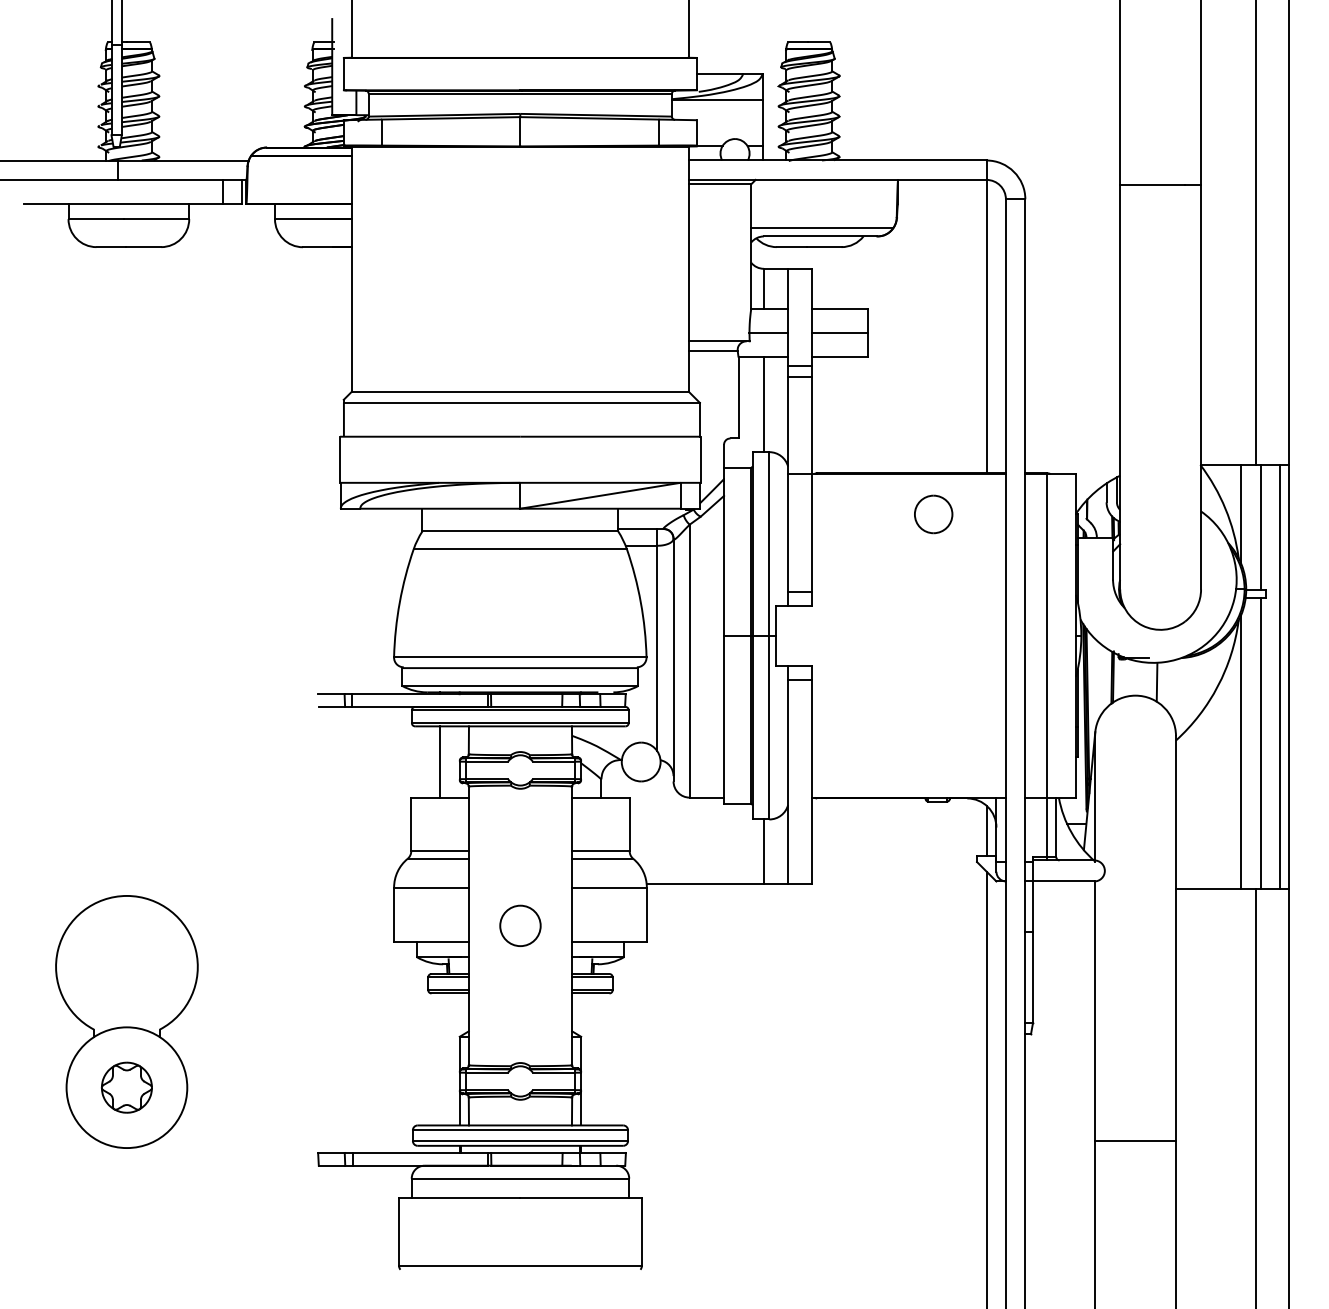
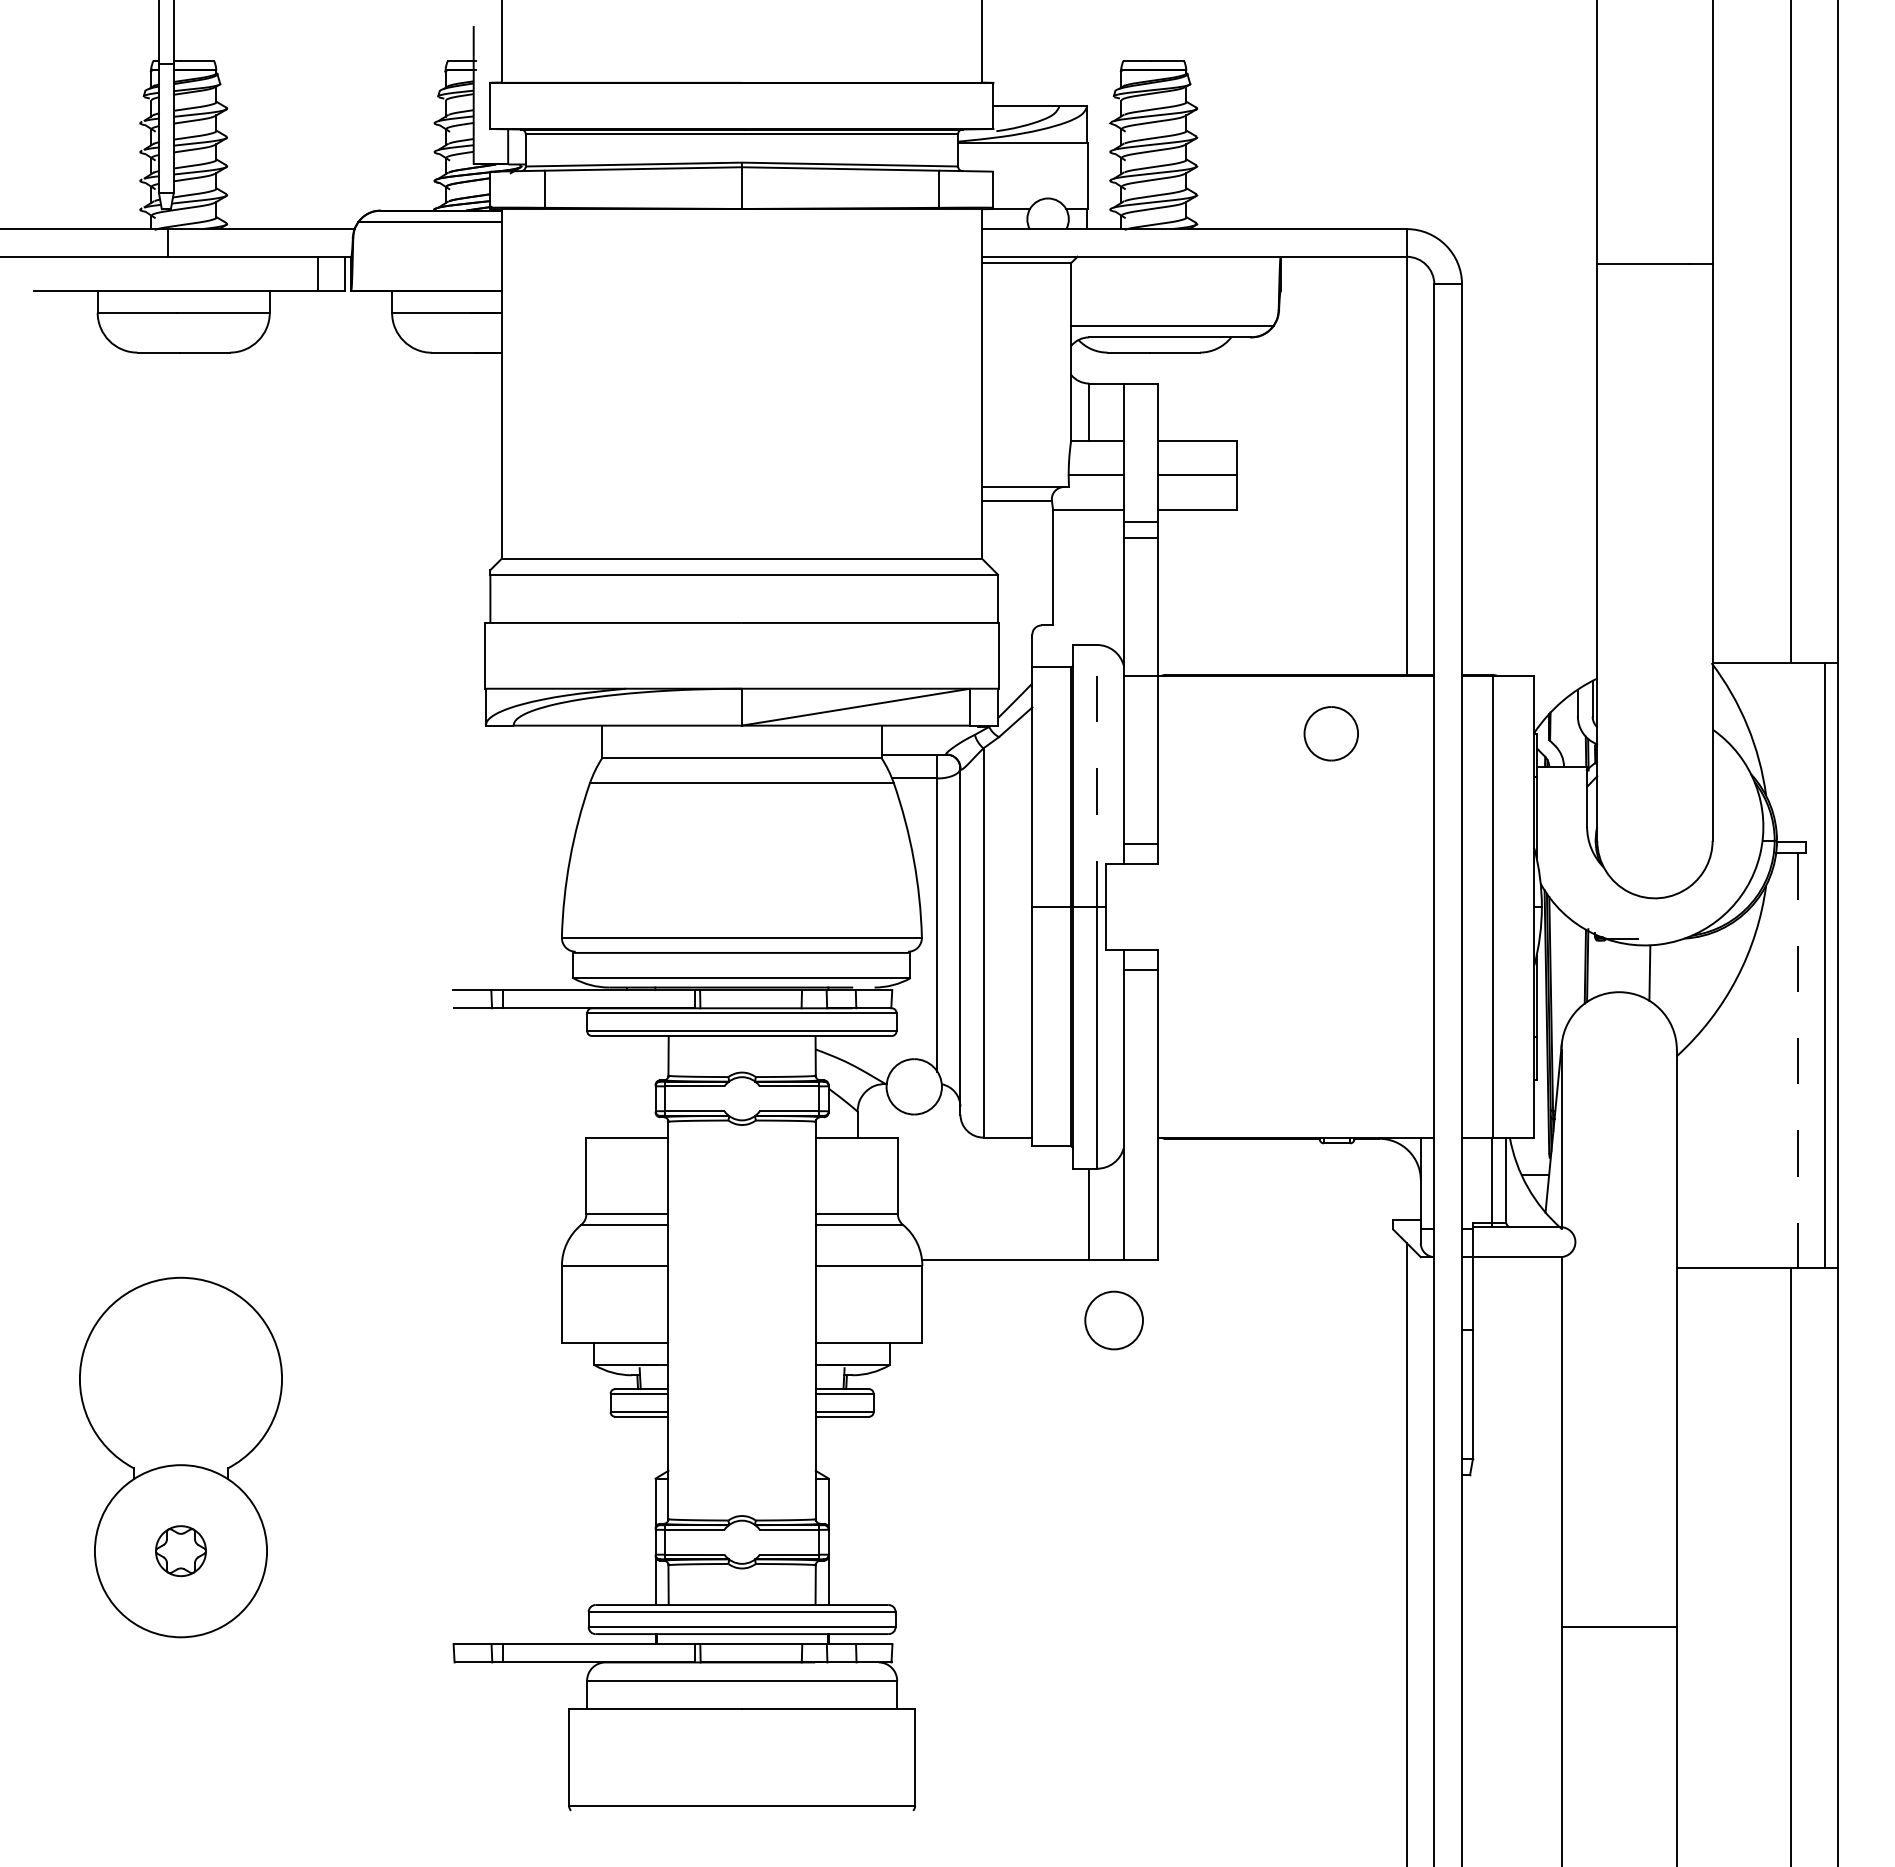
line: (764, 404) -> (1089, 577), removed
line: (1240, 514) -> (1769, 733), removed
line: (1260, 527) -> (1797, 752), removed
line: (769, 543) -> (1097, 775), solid -> dashed
line: (1260, 744) -> (1797, 1061), solid -> dashed
line: (1240, 751) -> (1769, 1072), removed
line: (439, 761) -> (626, 1086), removed
line: (986, 830) -> (1406, 1184), removed
circle: (520, 925) -> (1113, 1320), moved
part: (126, 1087) -> (180, 1550), size x0.7

